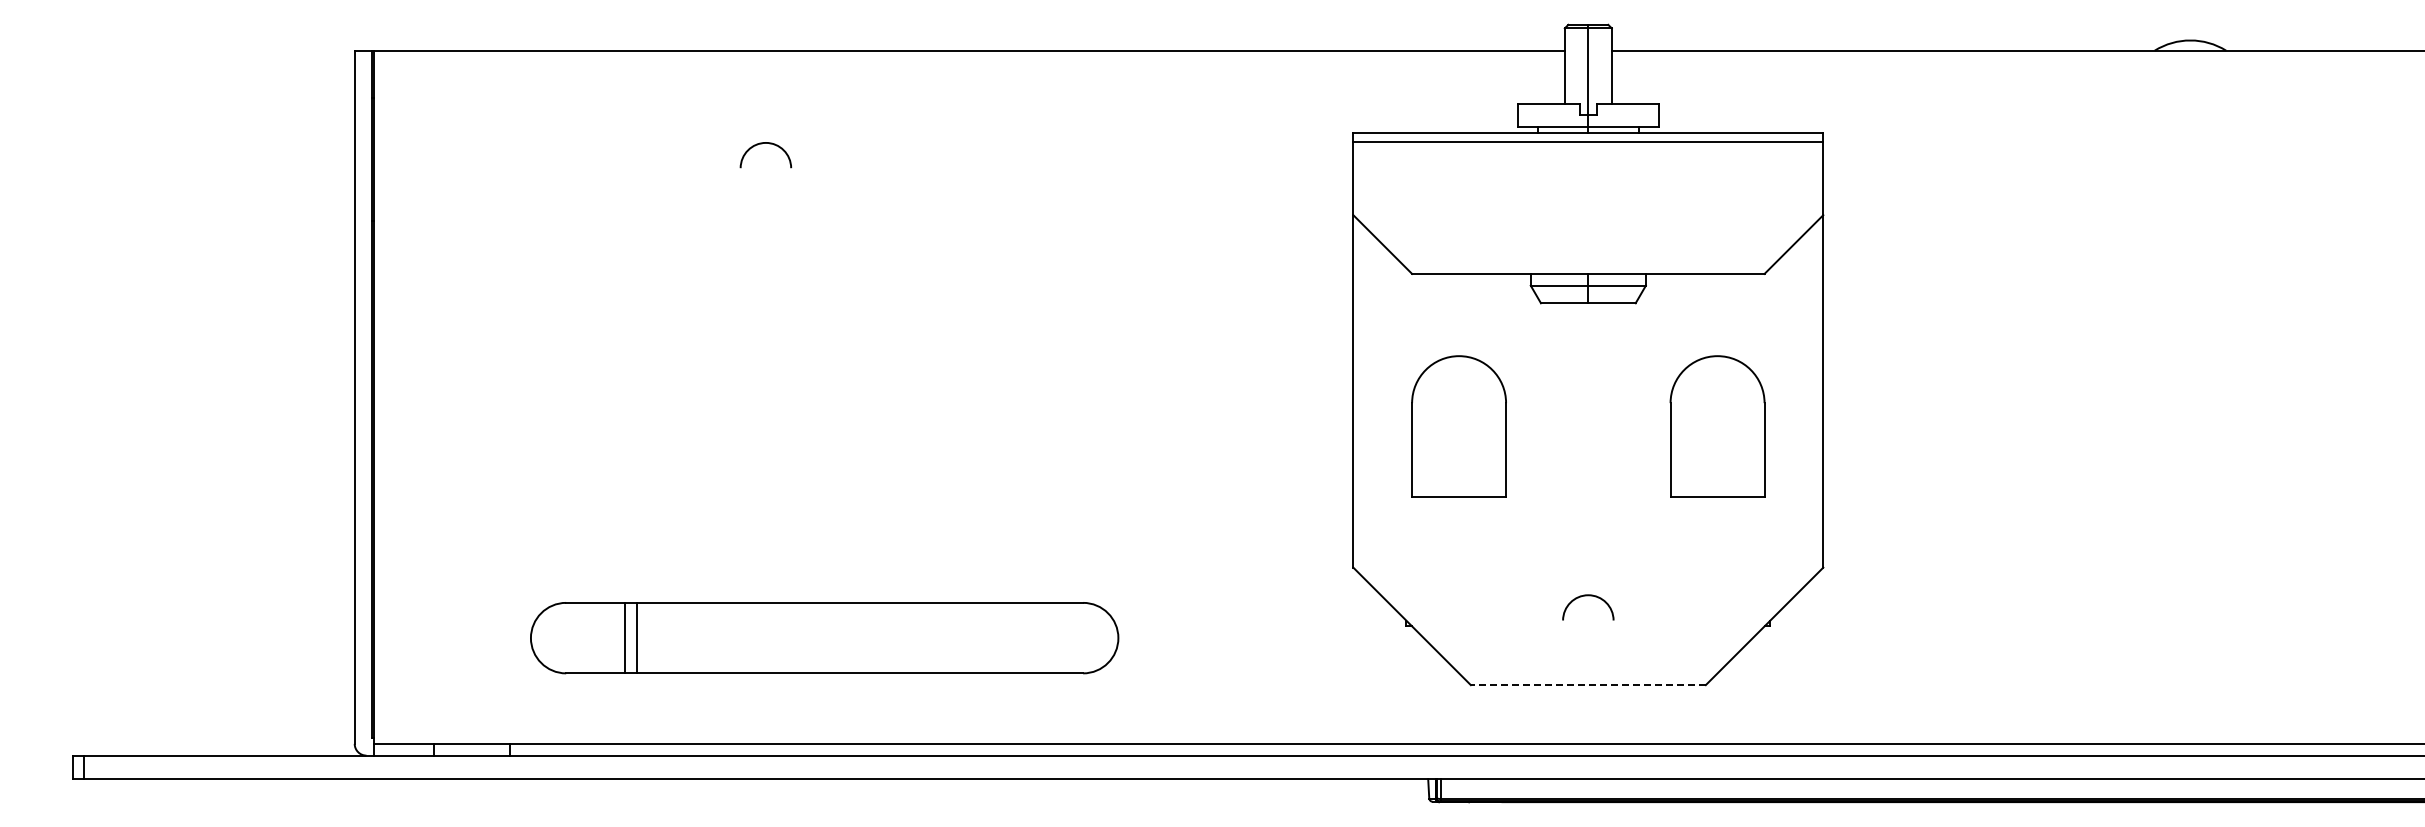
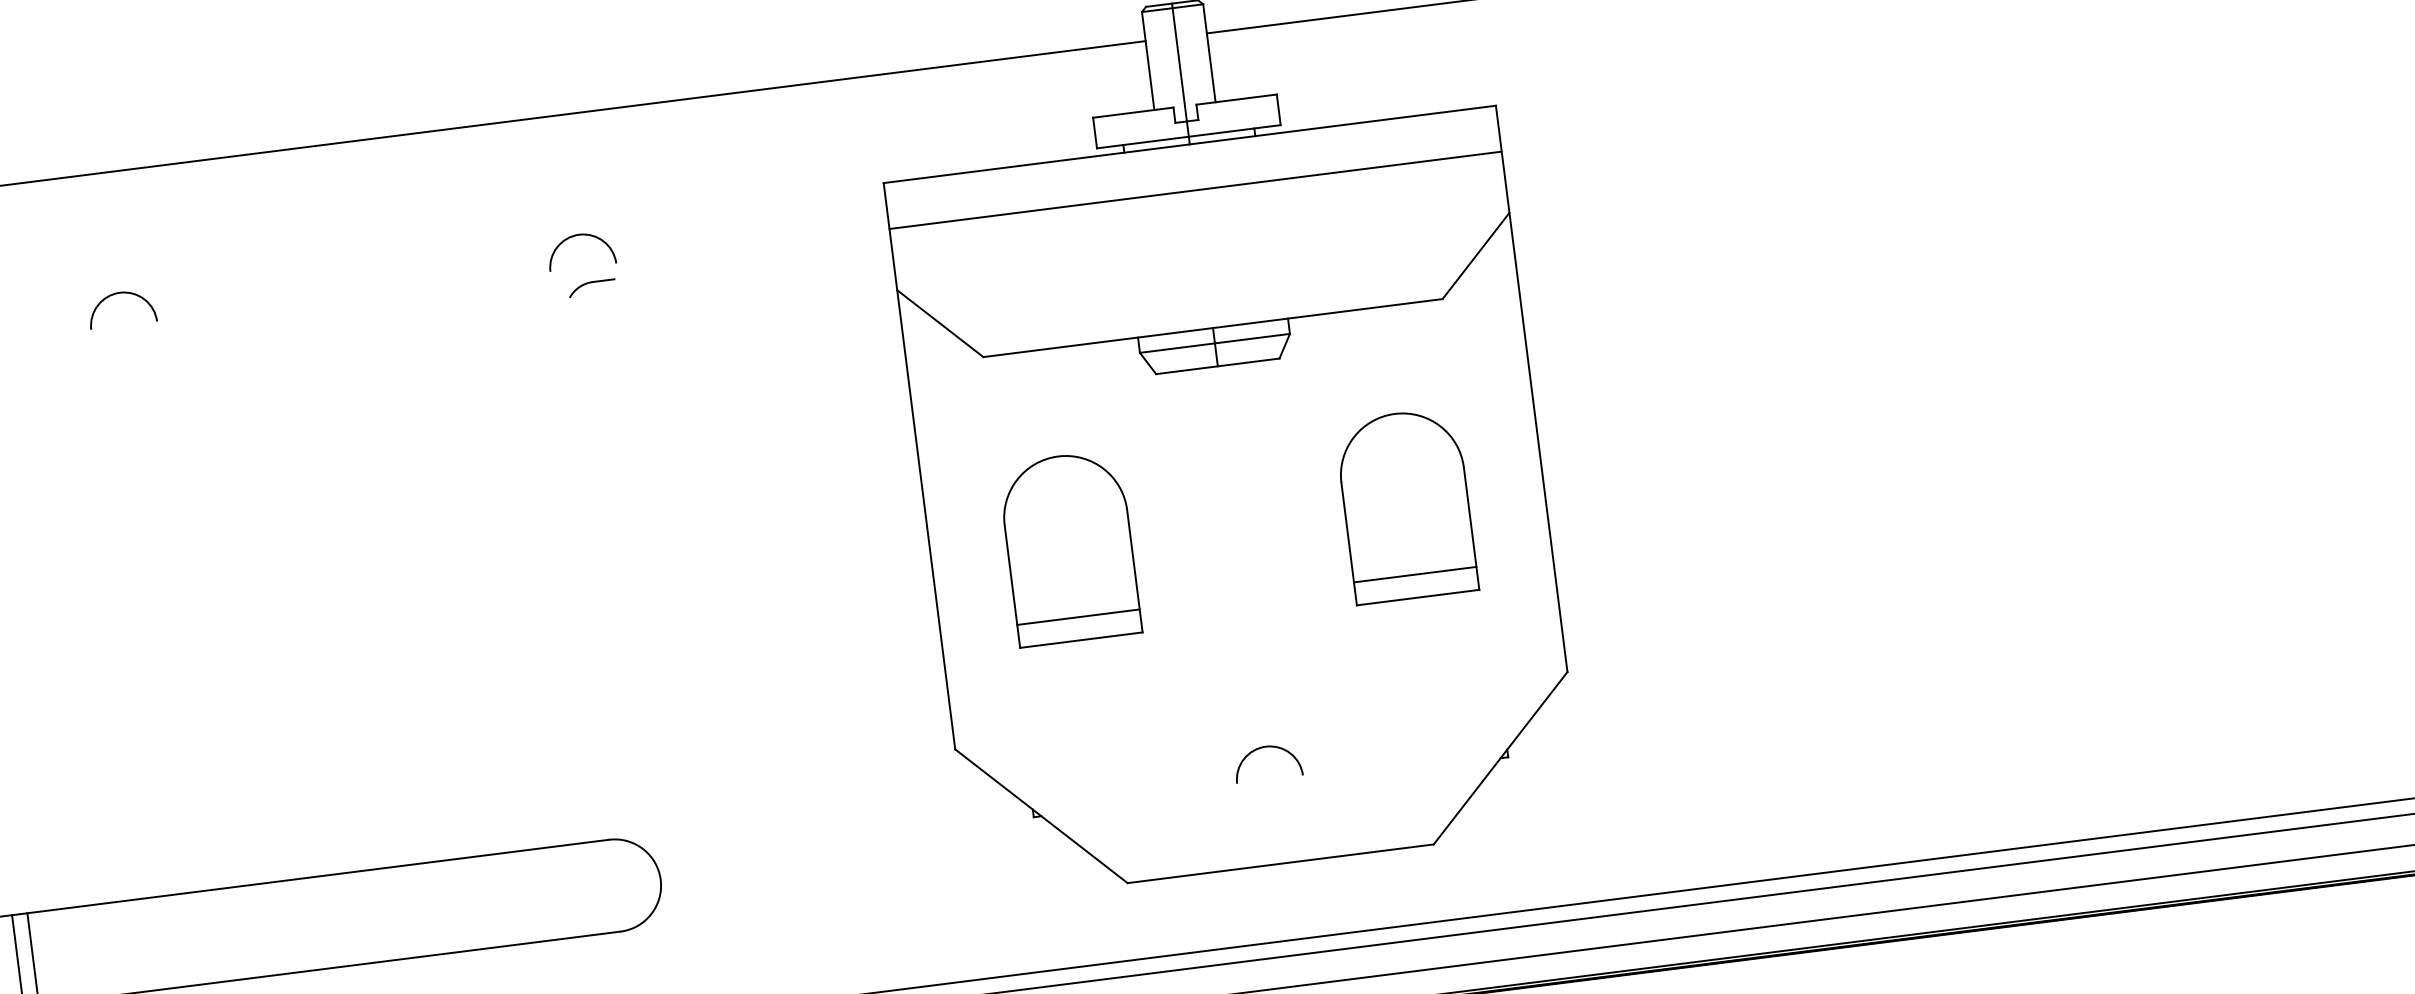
line: (1588, 142) -> (1195, 190), moved
arc: (1114, 144) -> (574, 237), added
part: (1122, 184) -> (591, 288), added
line: (1459, 479) -> (1079, 617), added
line: (1717, 479) -> (1415, 574), added
line: (1587, 685) -> (1279, 864), dashed -> solid

